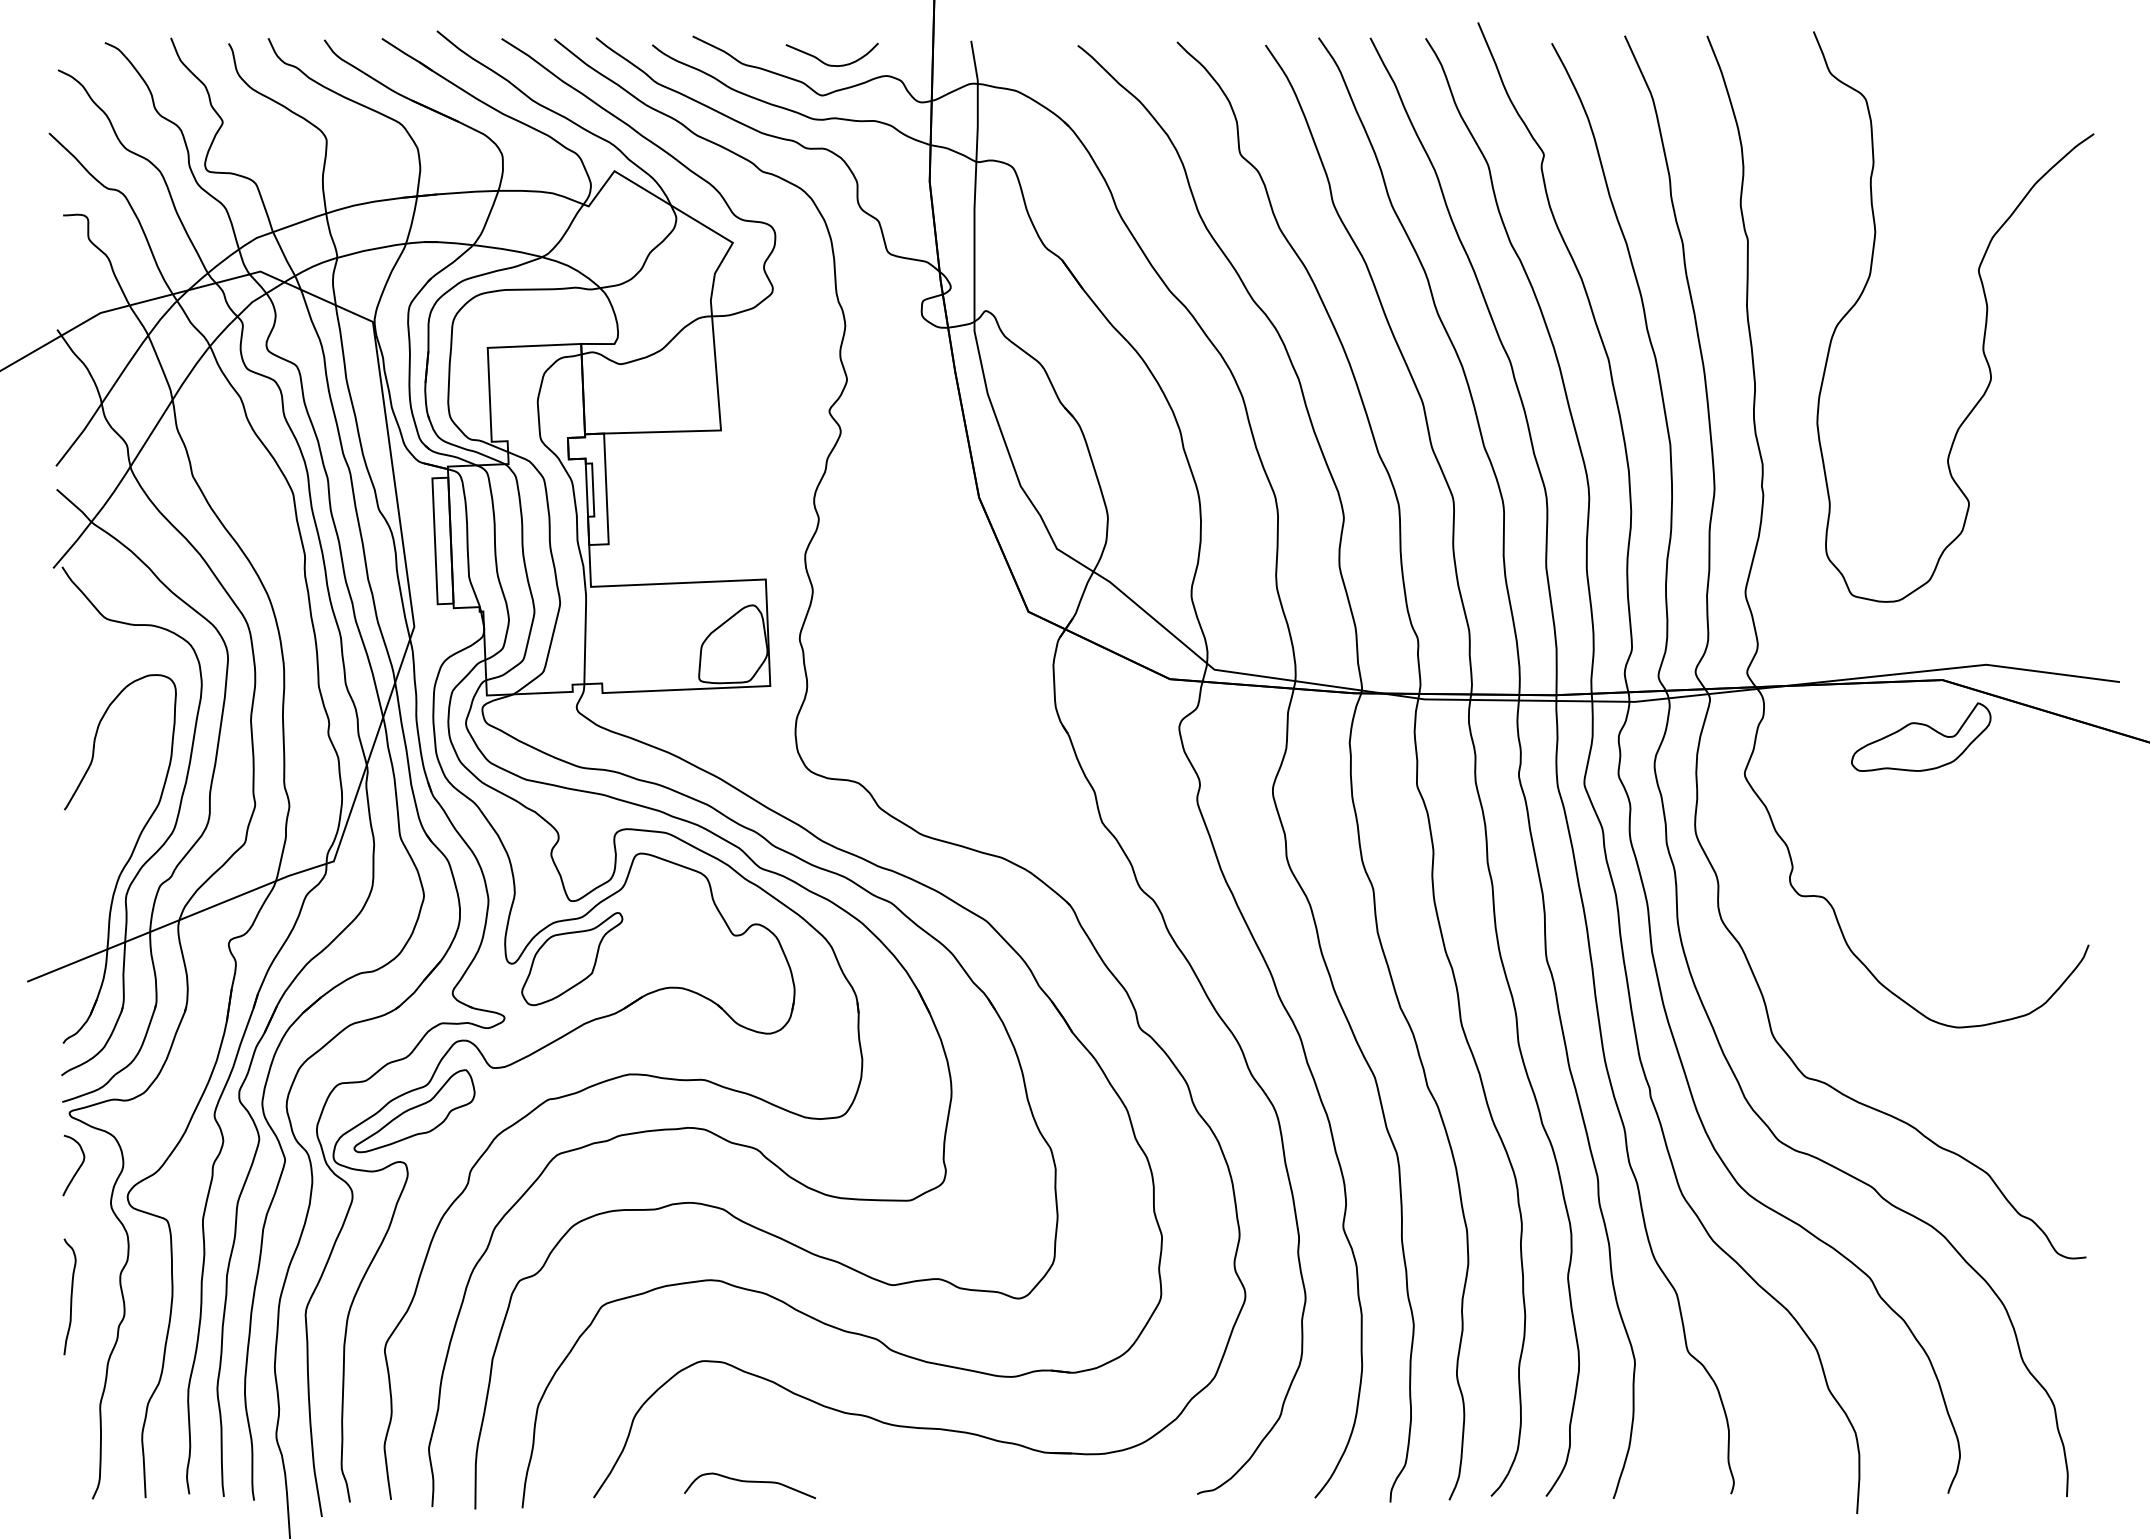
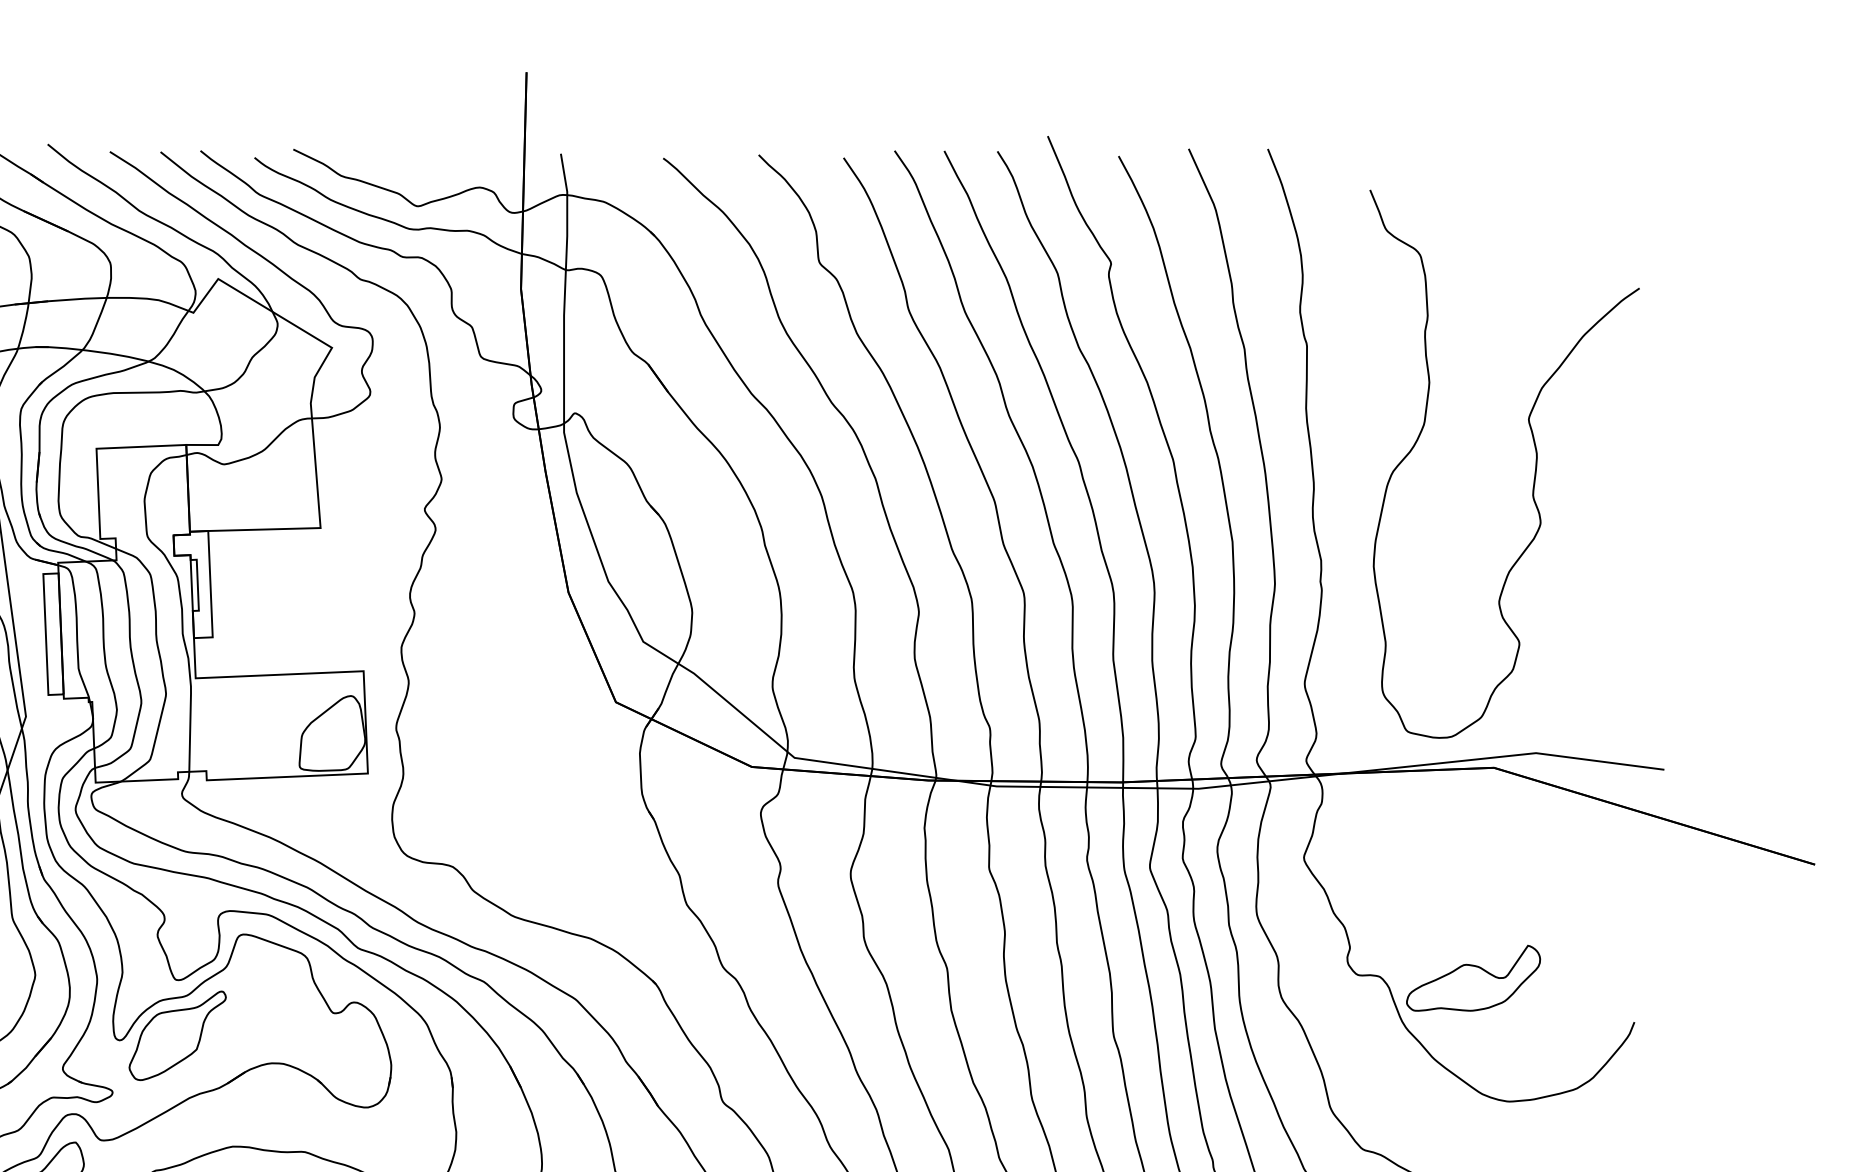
curve: (827, 63) -> (422, 175), removed
curve: (1985, 316) -> (1535, 463), moved
part: (1921, 736) -> (1473, 977), moved

